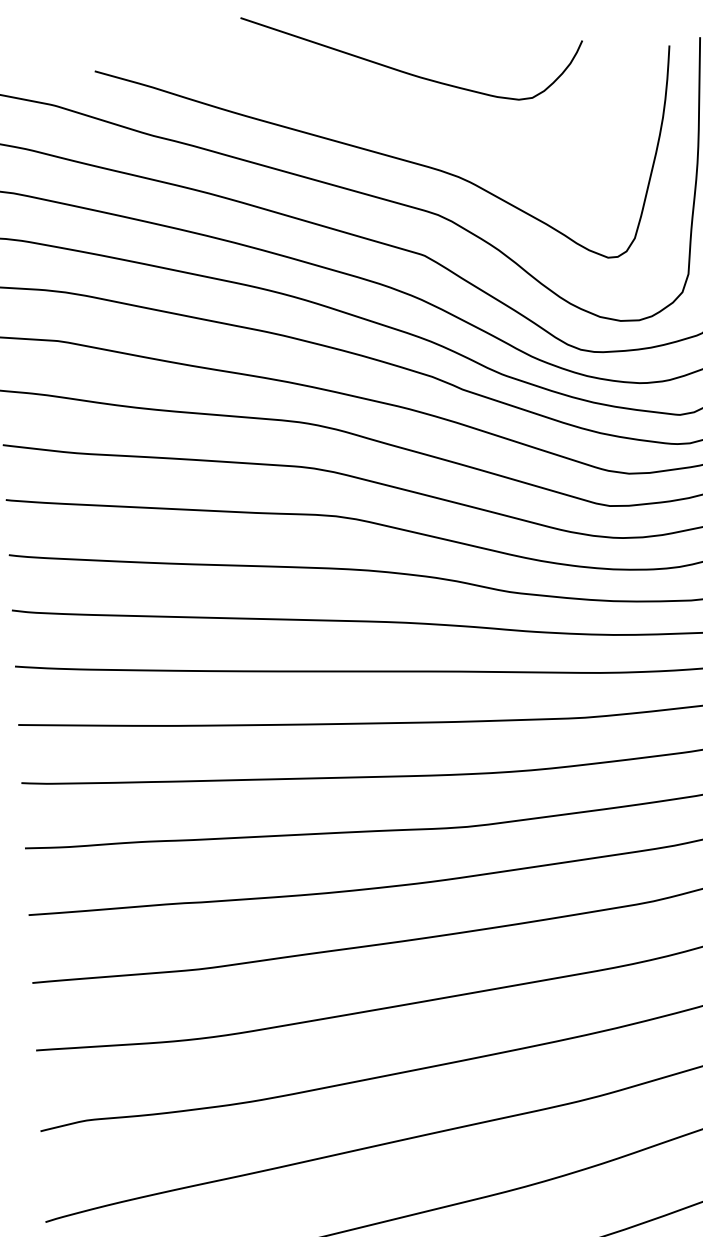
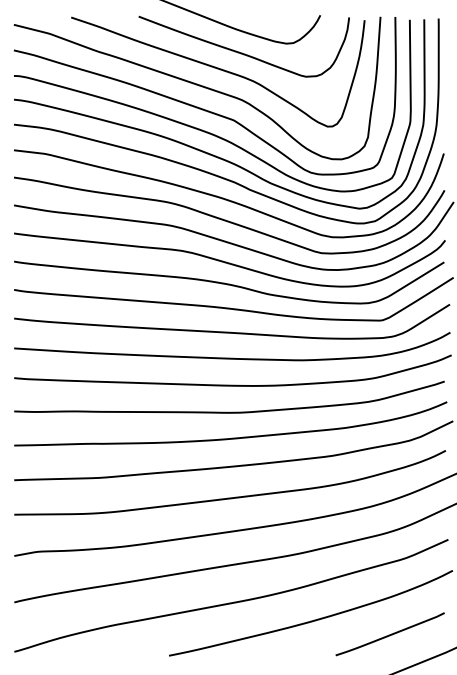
curve: (433, 121) -> (242, 52), added

